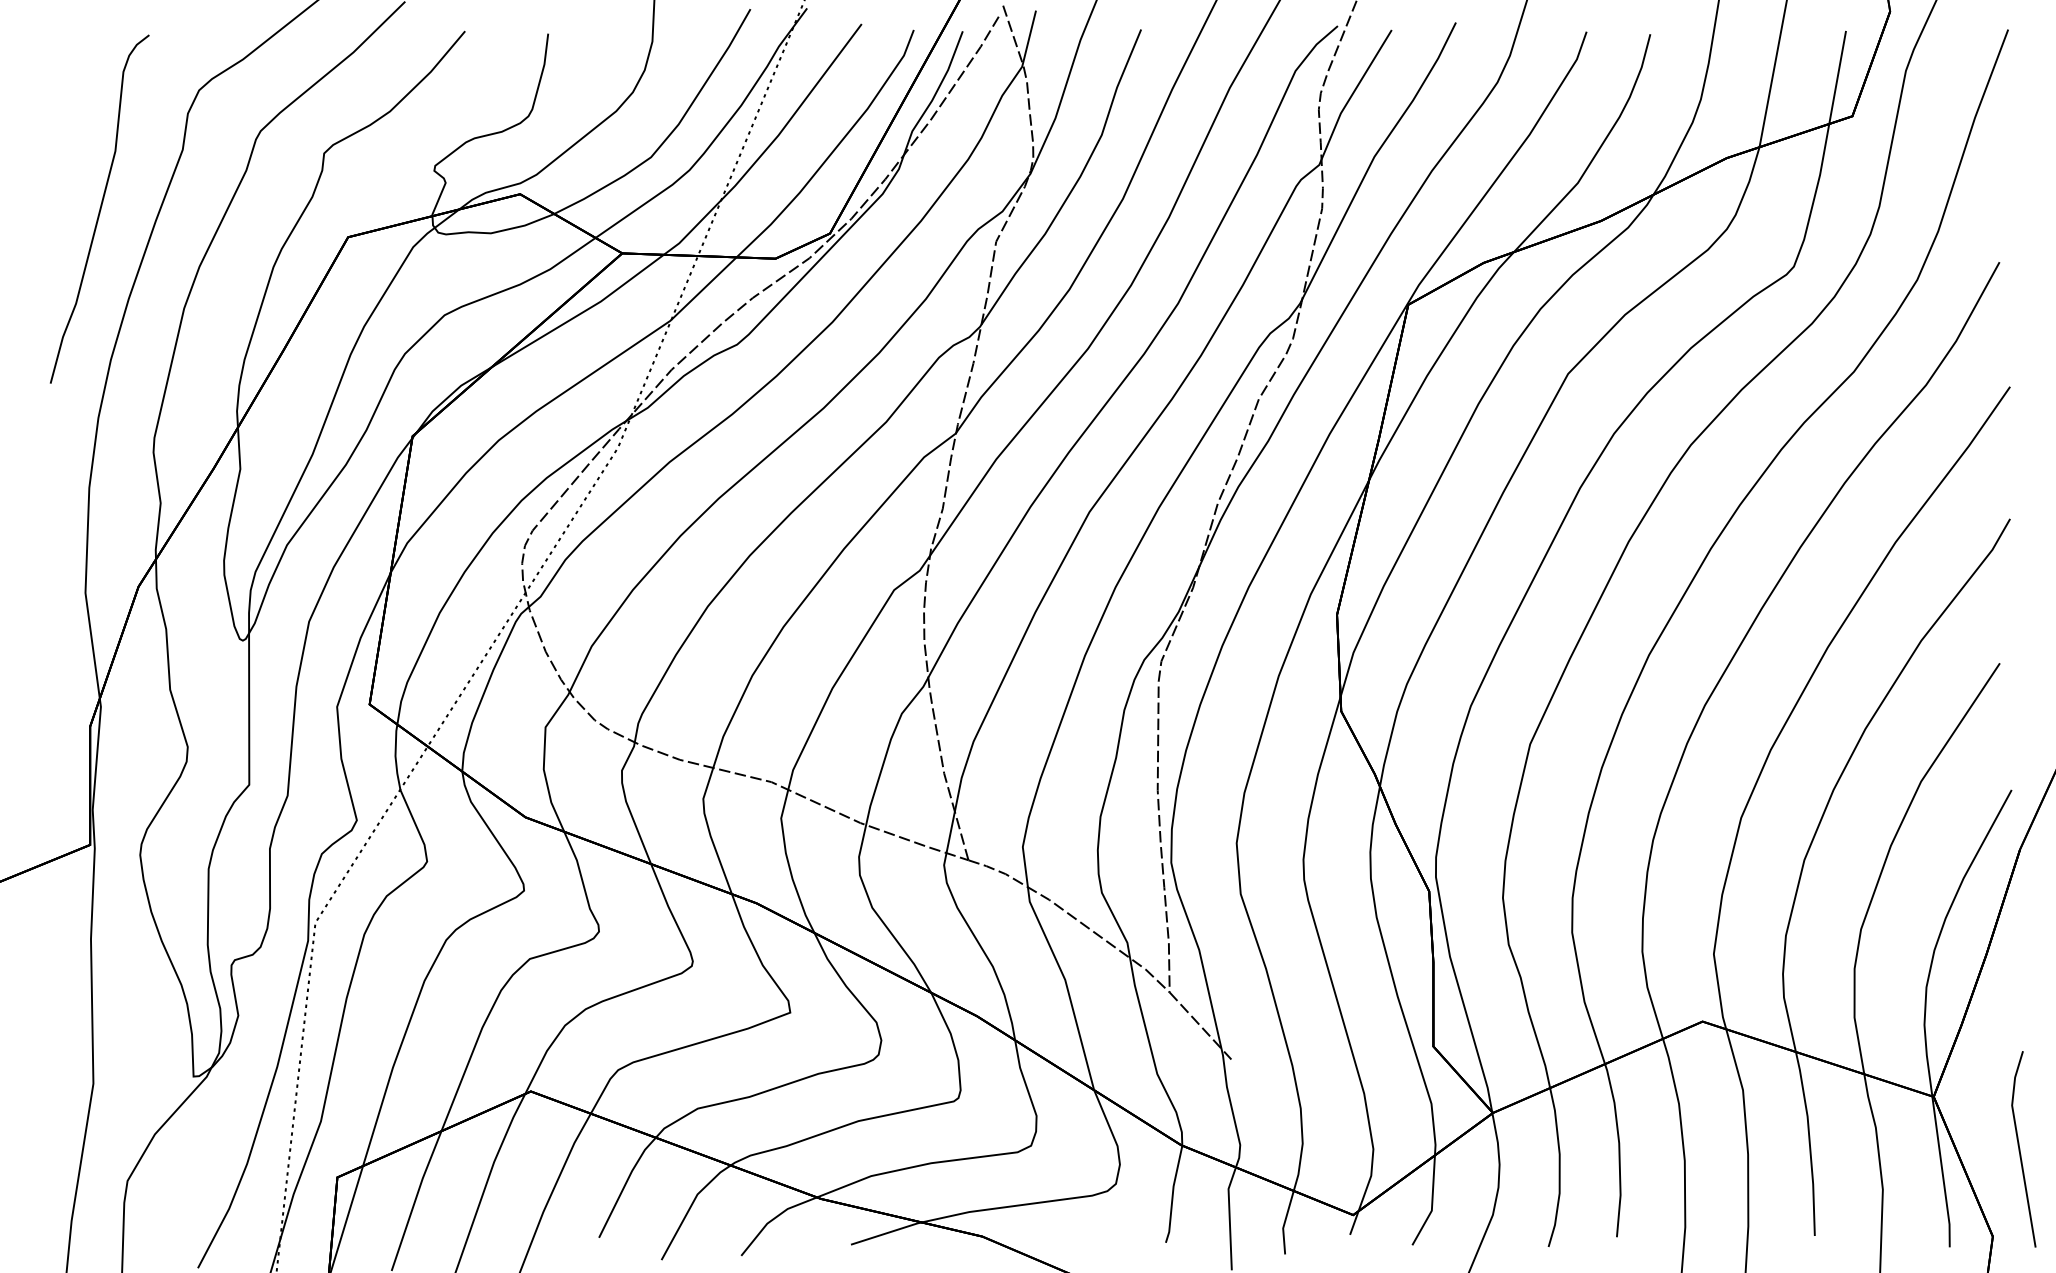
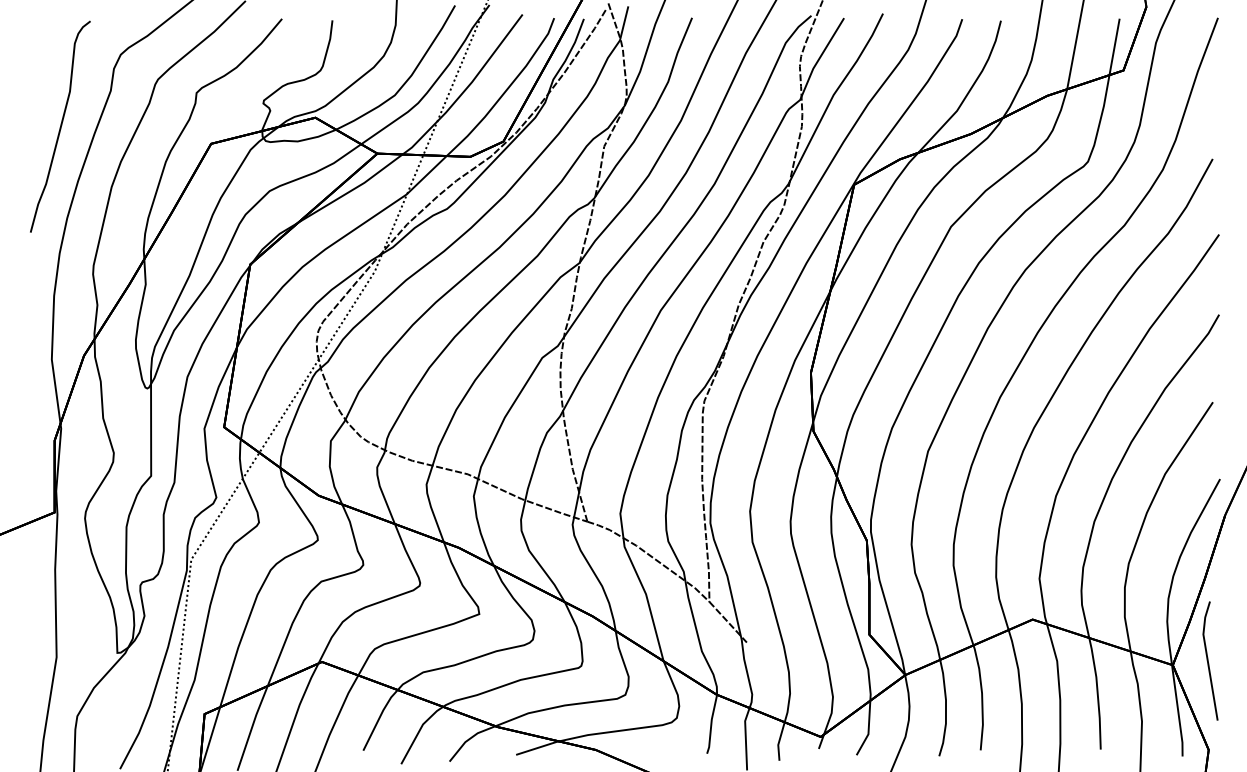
line: (2020, 1148) -> (1208, 660), moved

